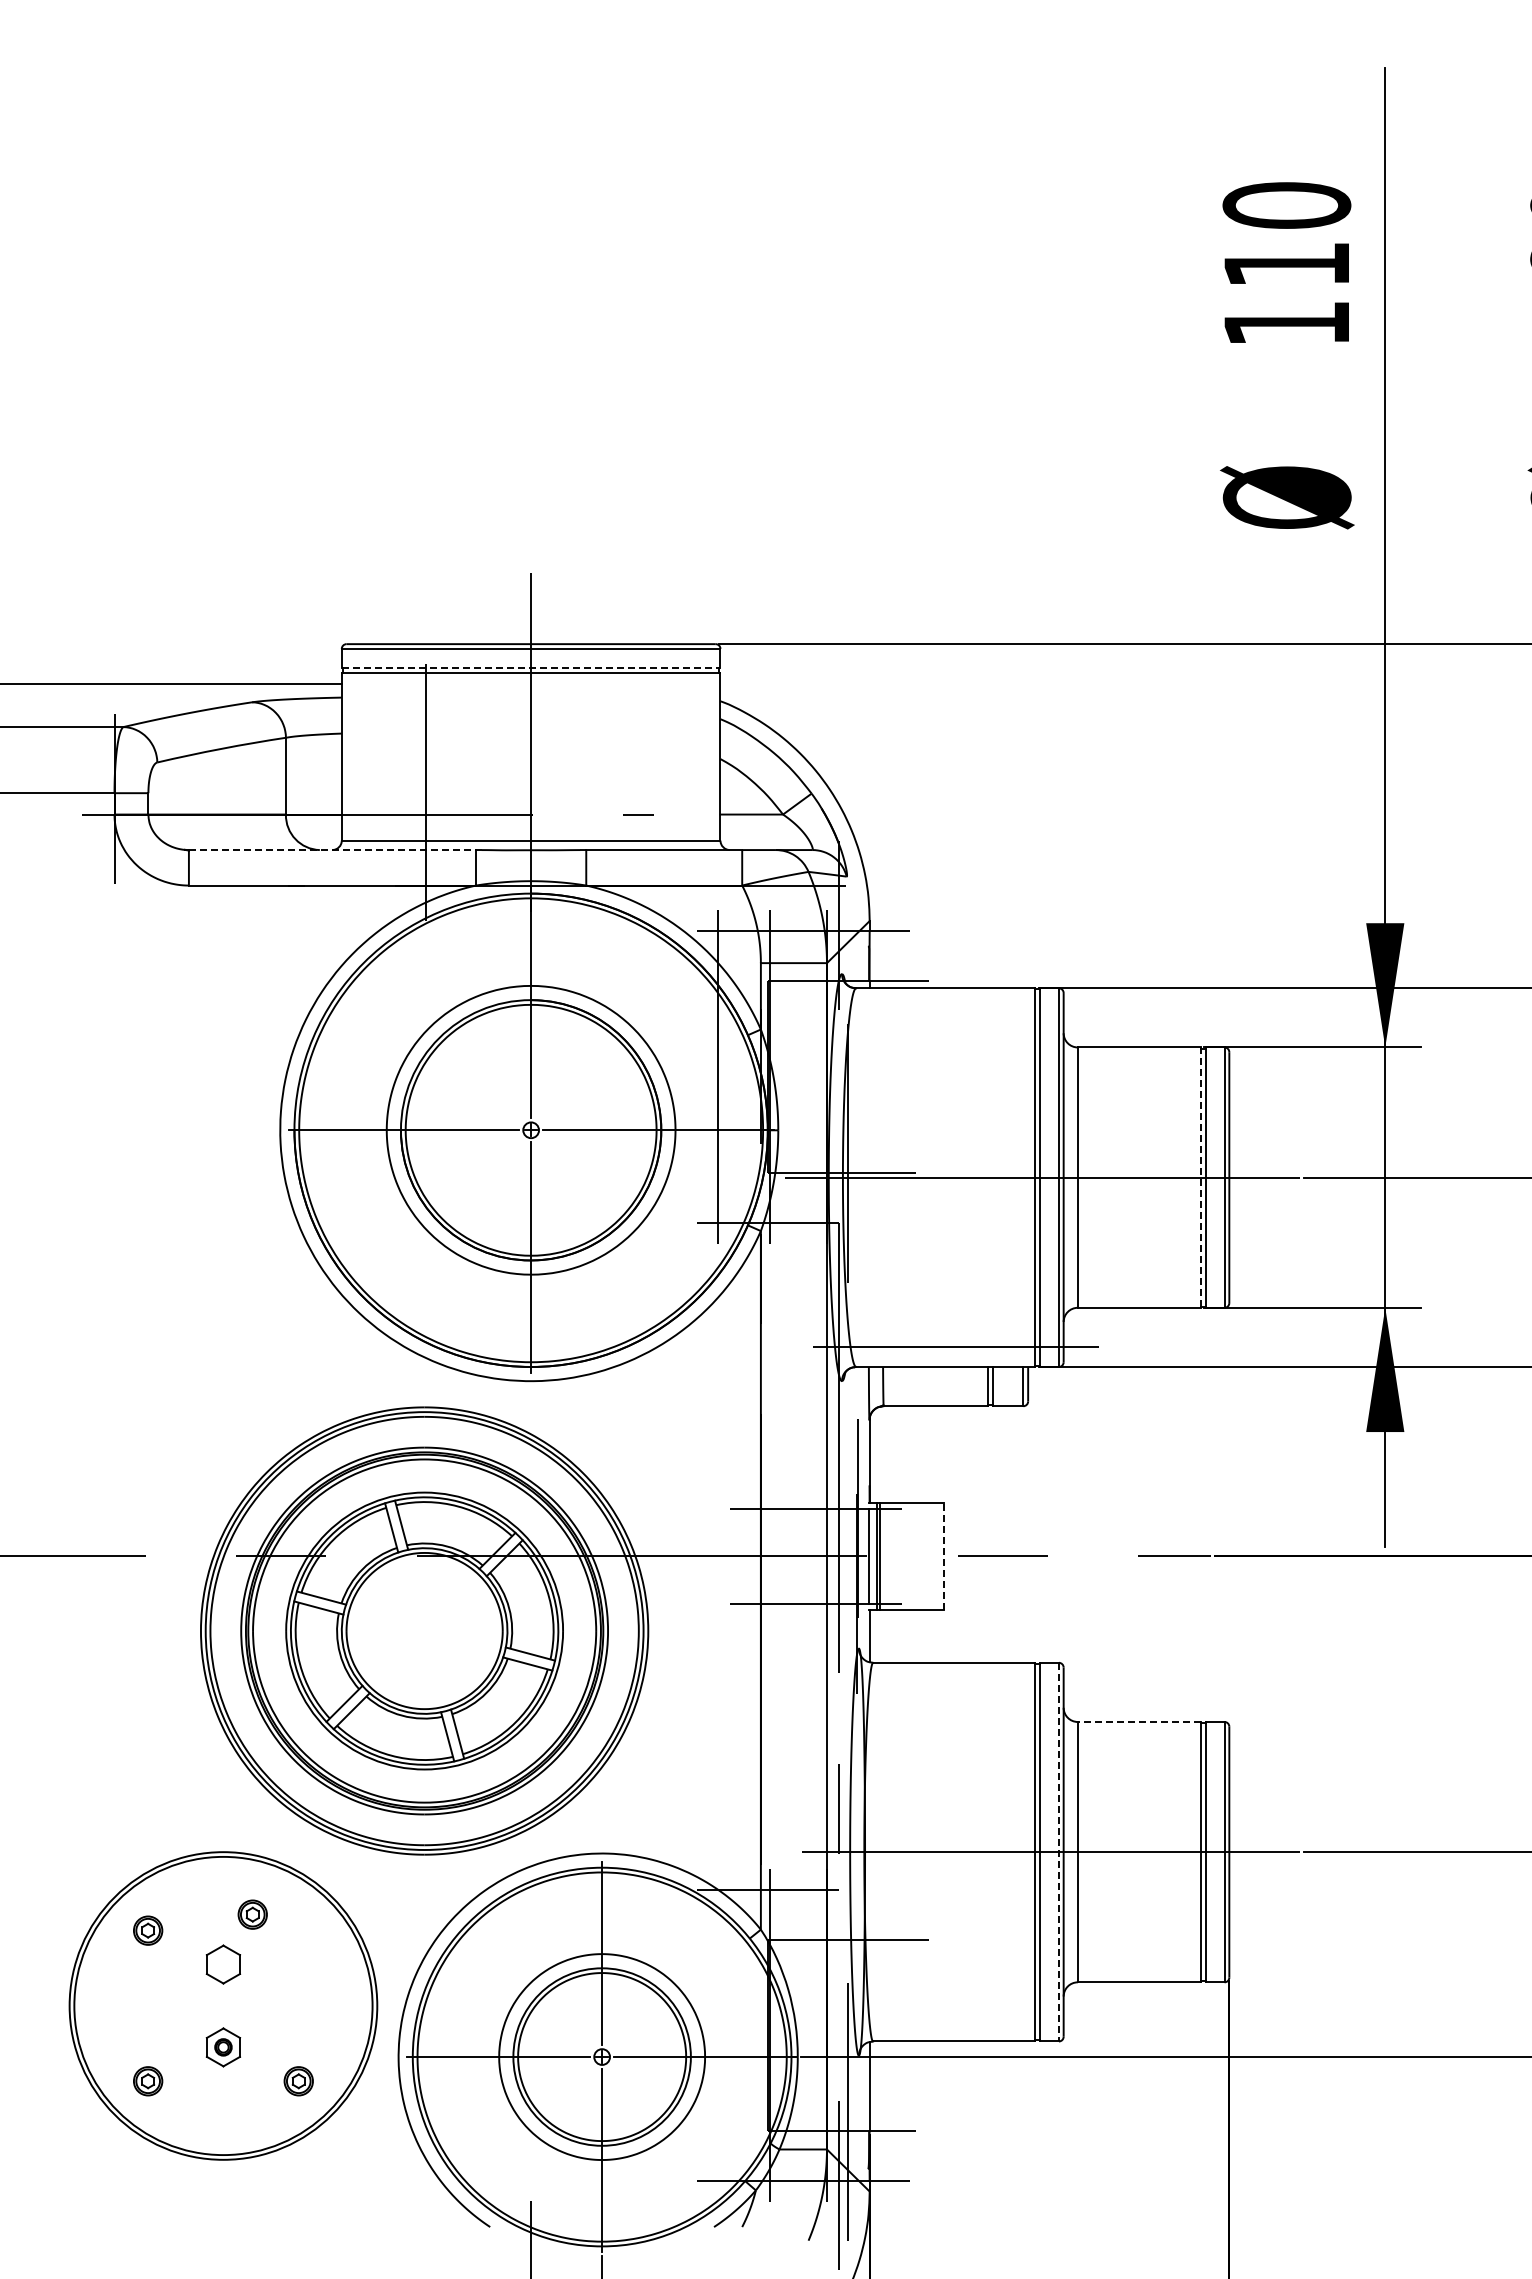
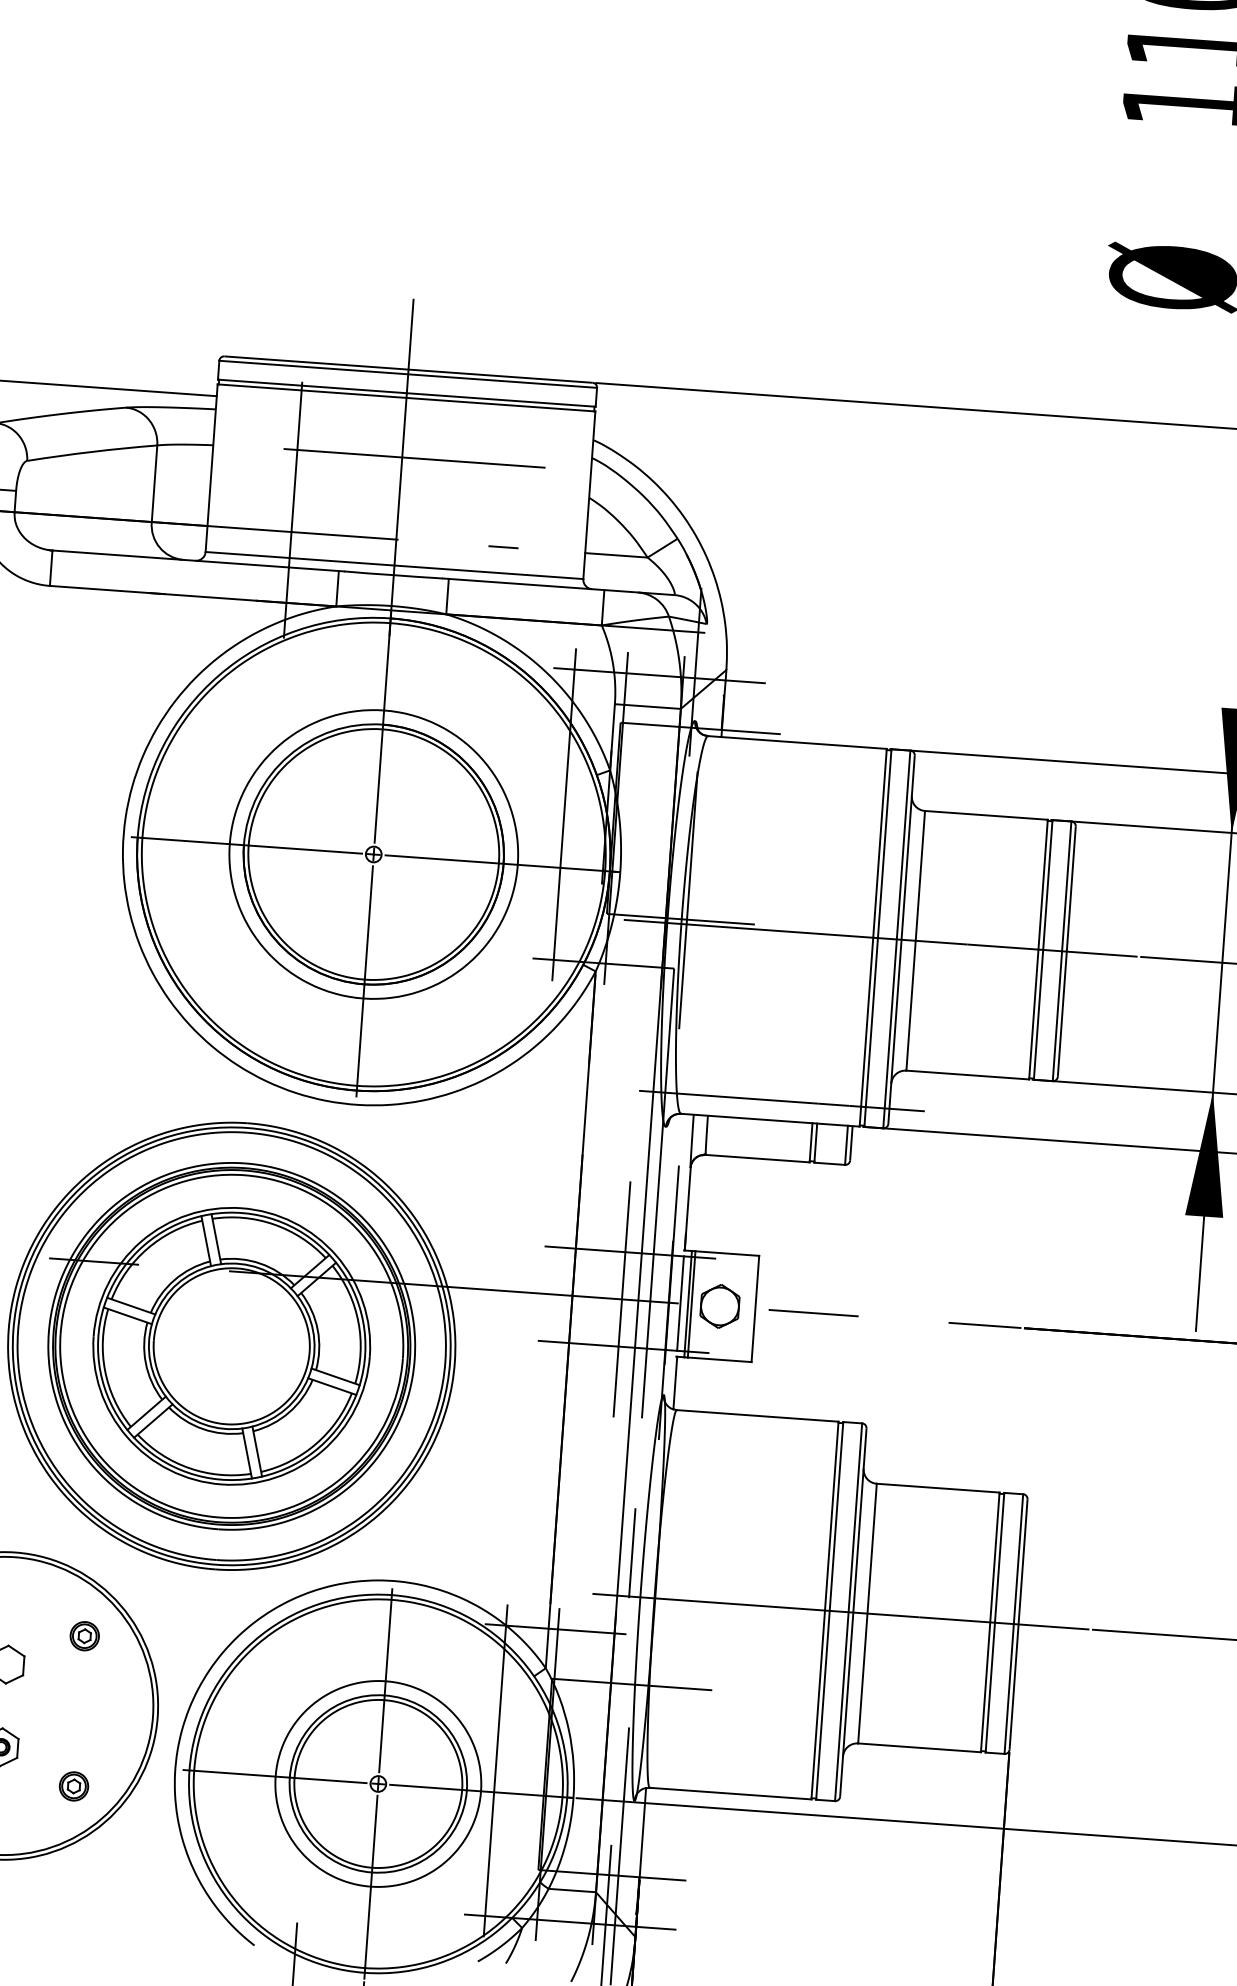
line: (531, 667) -> (407, 392), dashed -> solid
line: (543, 732) -> (414, 458), added
line: (332, 850) -> (195, 561), dashed -> solid
line: (1200, 1178) -> (1037, 950), dashed -> solid
line: (810, 1555) -> (622, 1298), added
part: (908, 1555) -> (719, 1305), added
line: (944, 1555) -> (755, 1308), dashed -> solid
line: (1139, 1721) -> (938, 1487), dashed -> solid
line: (1058, 1852) -> (848, 1612), dashed -> solid
part: (252, 1914) -> (84, 1636), moved
line: (718, 2035) -> (495, 1770), added

